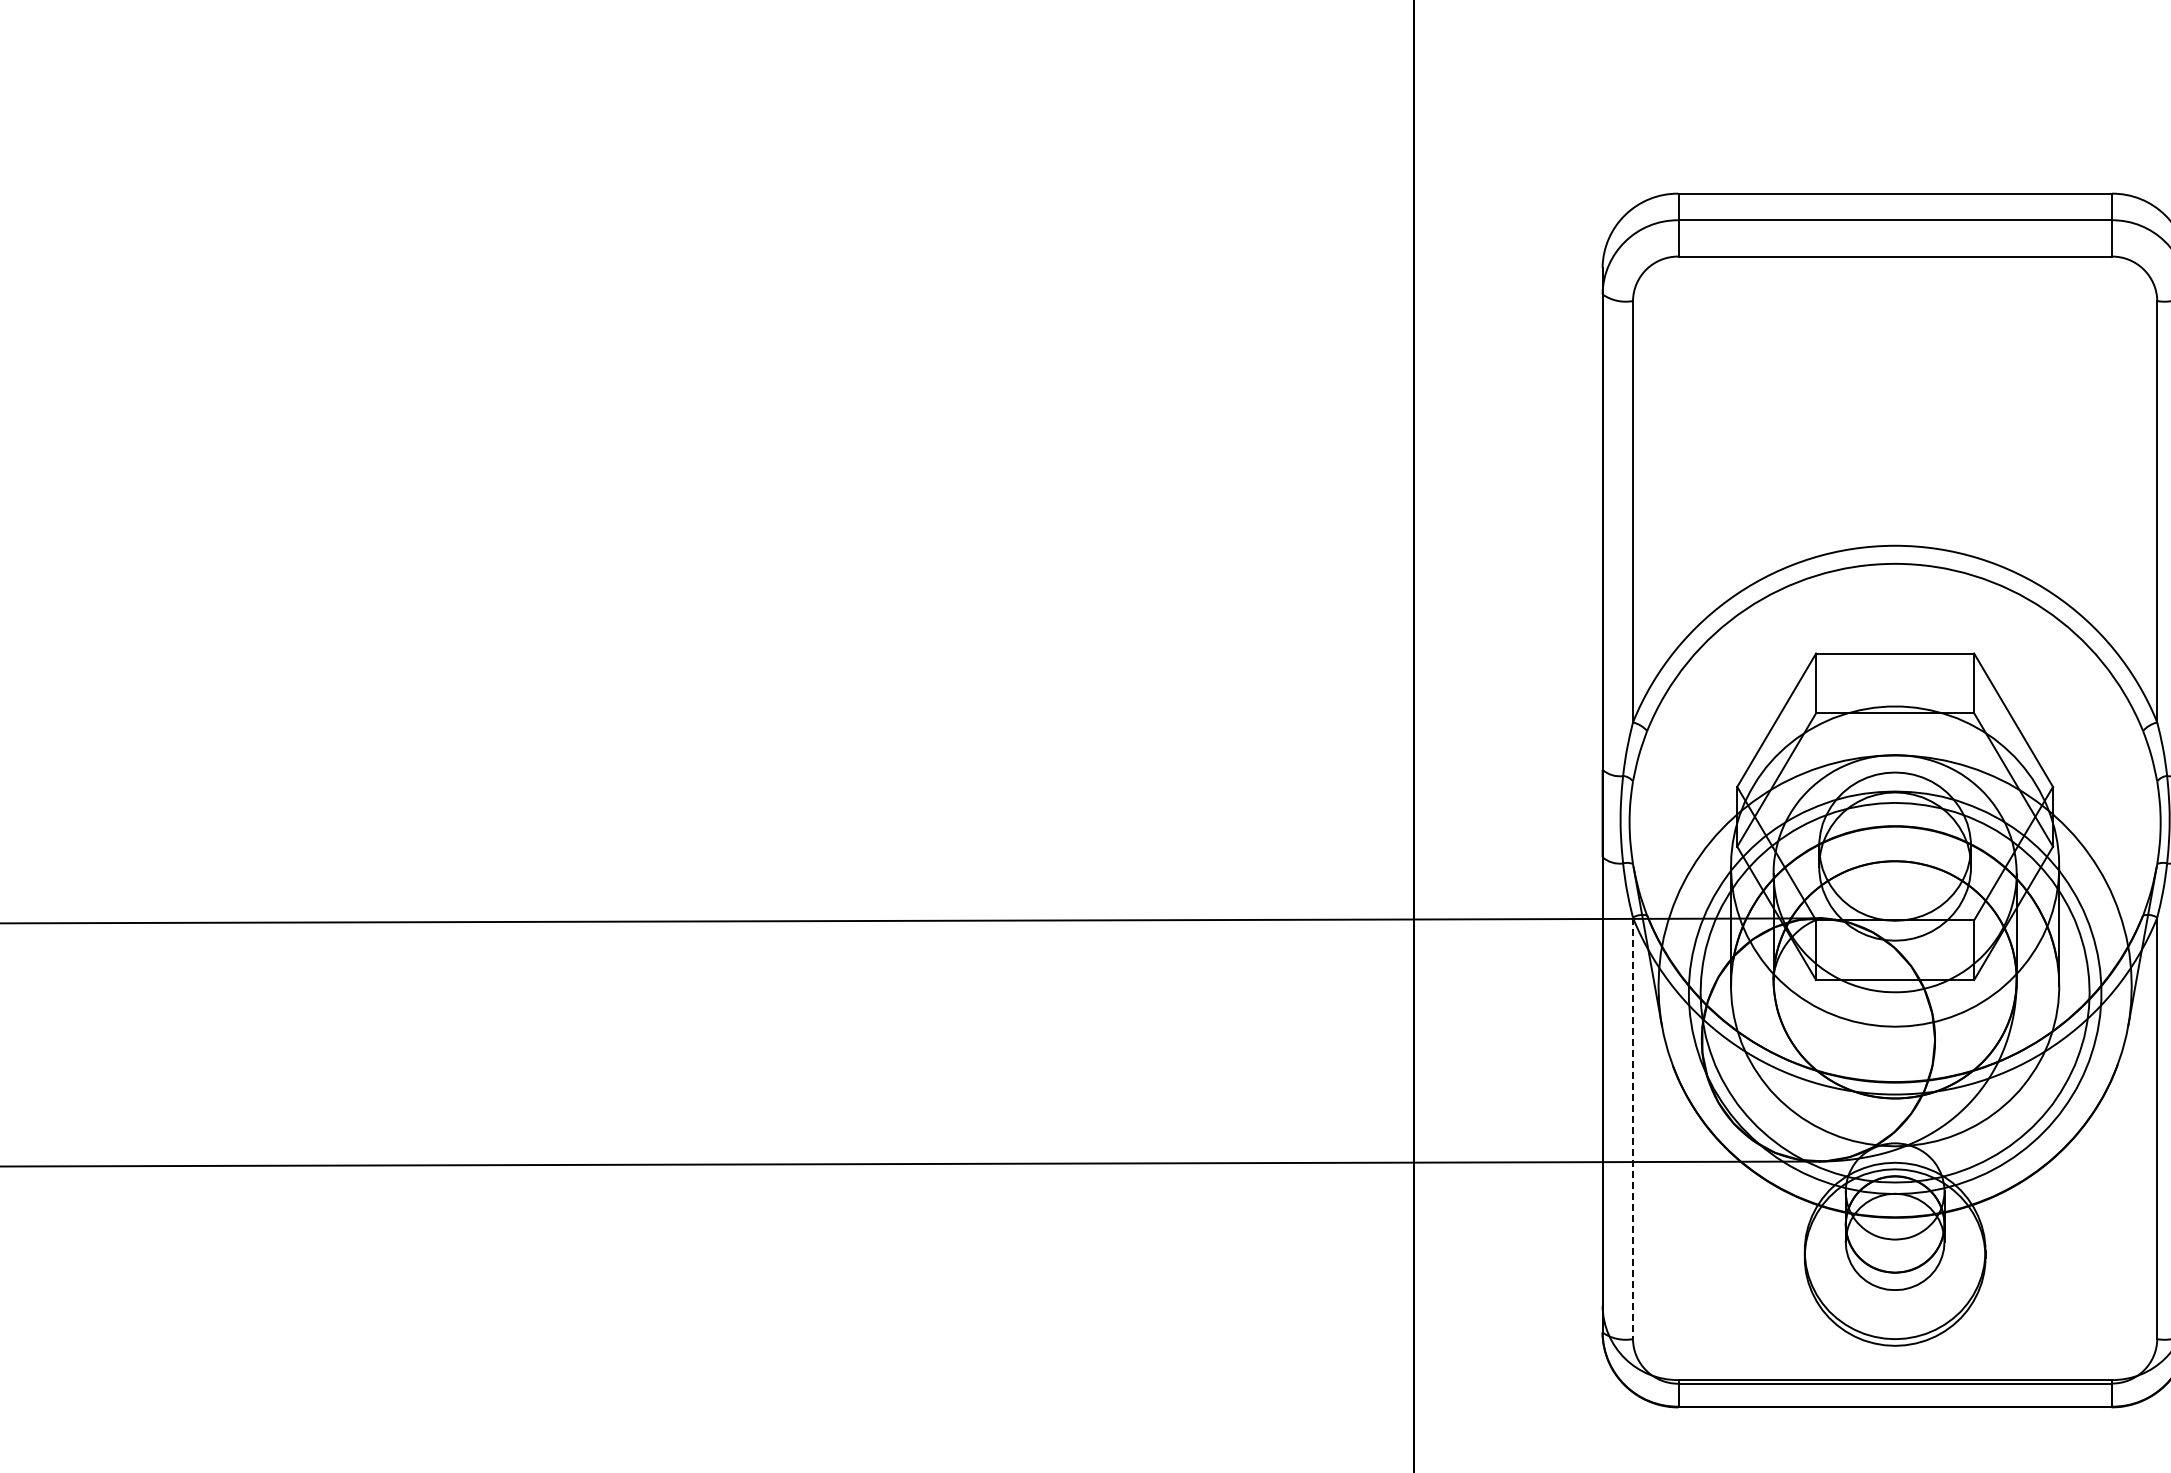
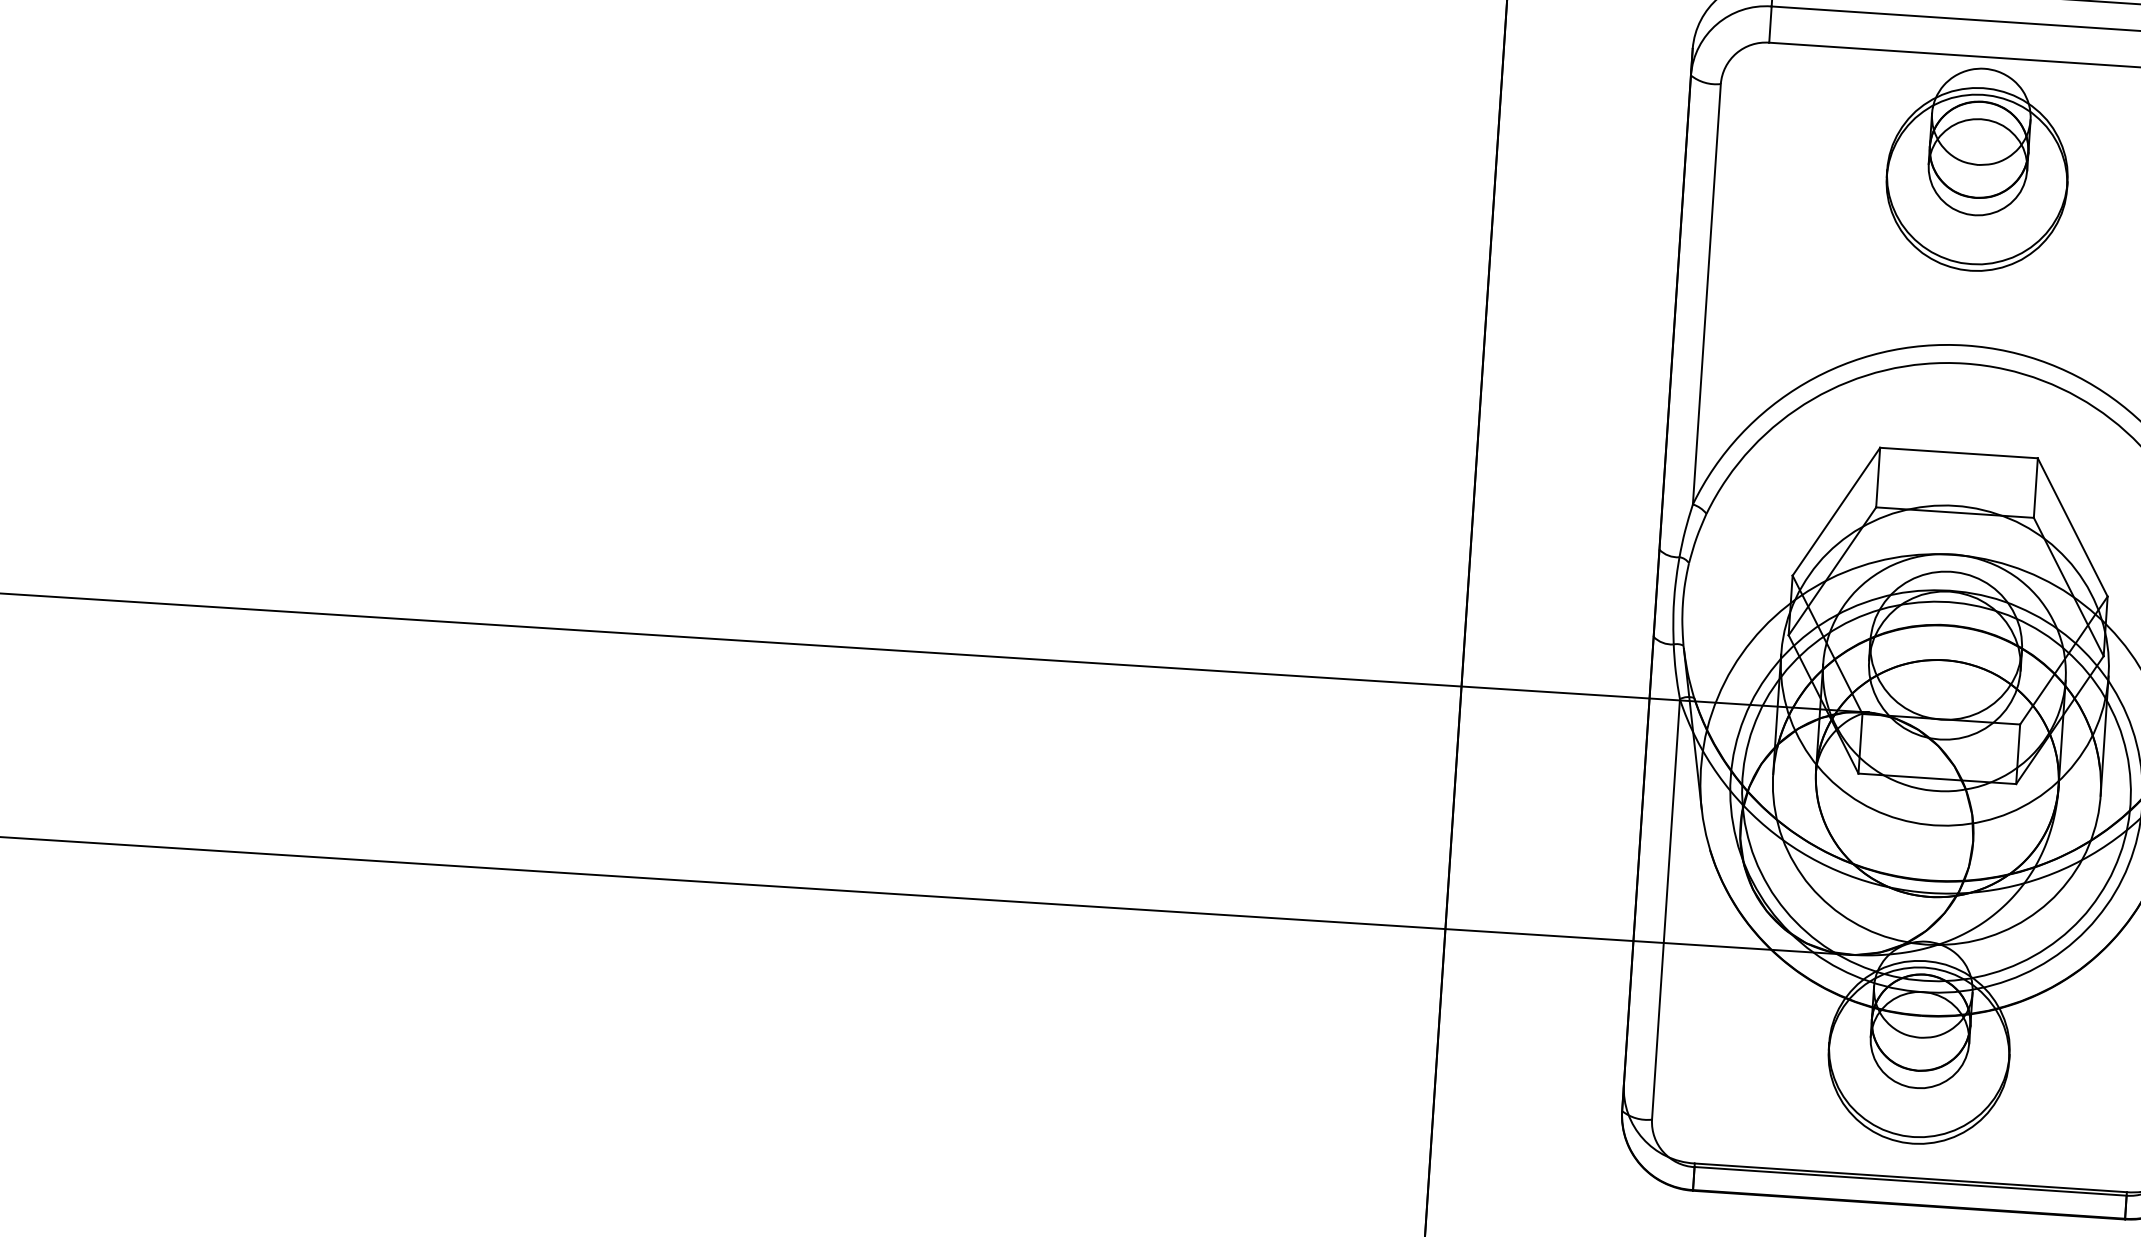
part: (1894, 369) -> (1977, 169), added
line: (1632, 1128) -> (1665, 909), dashed -> solid

